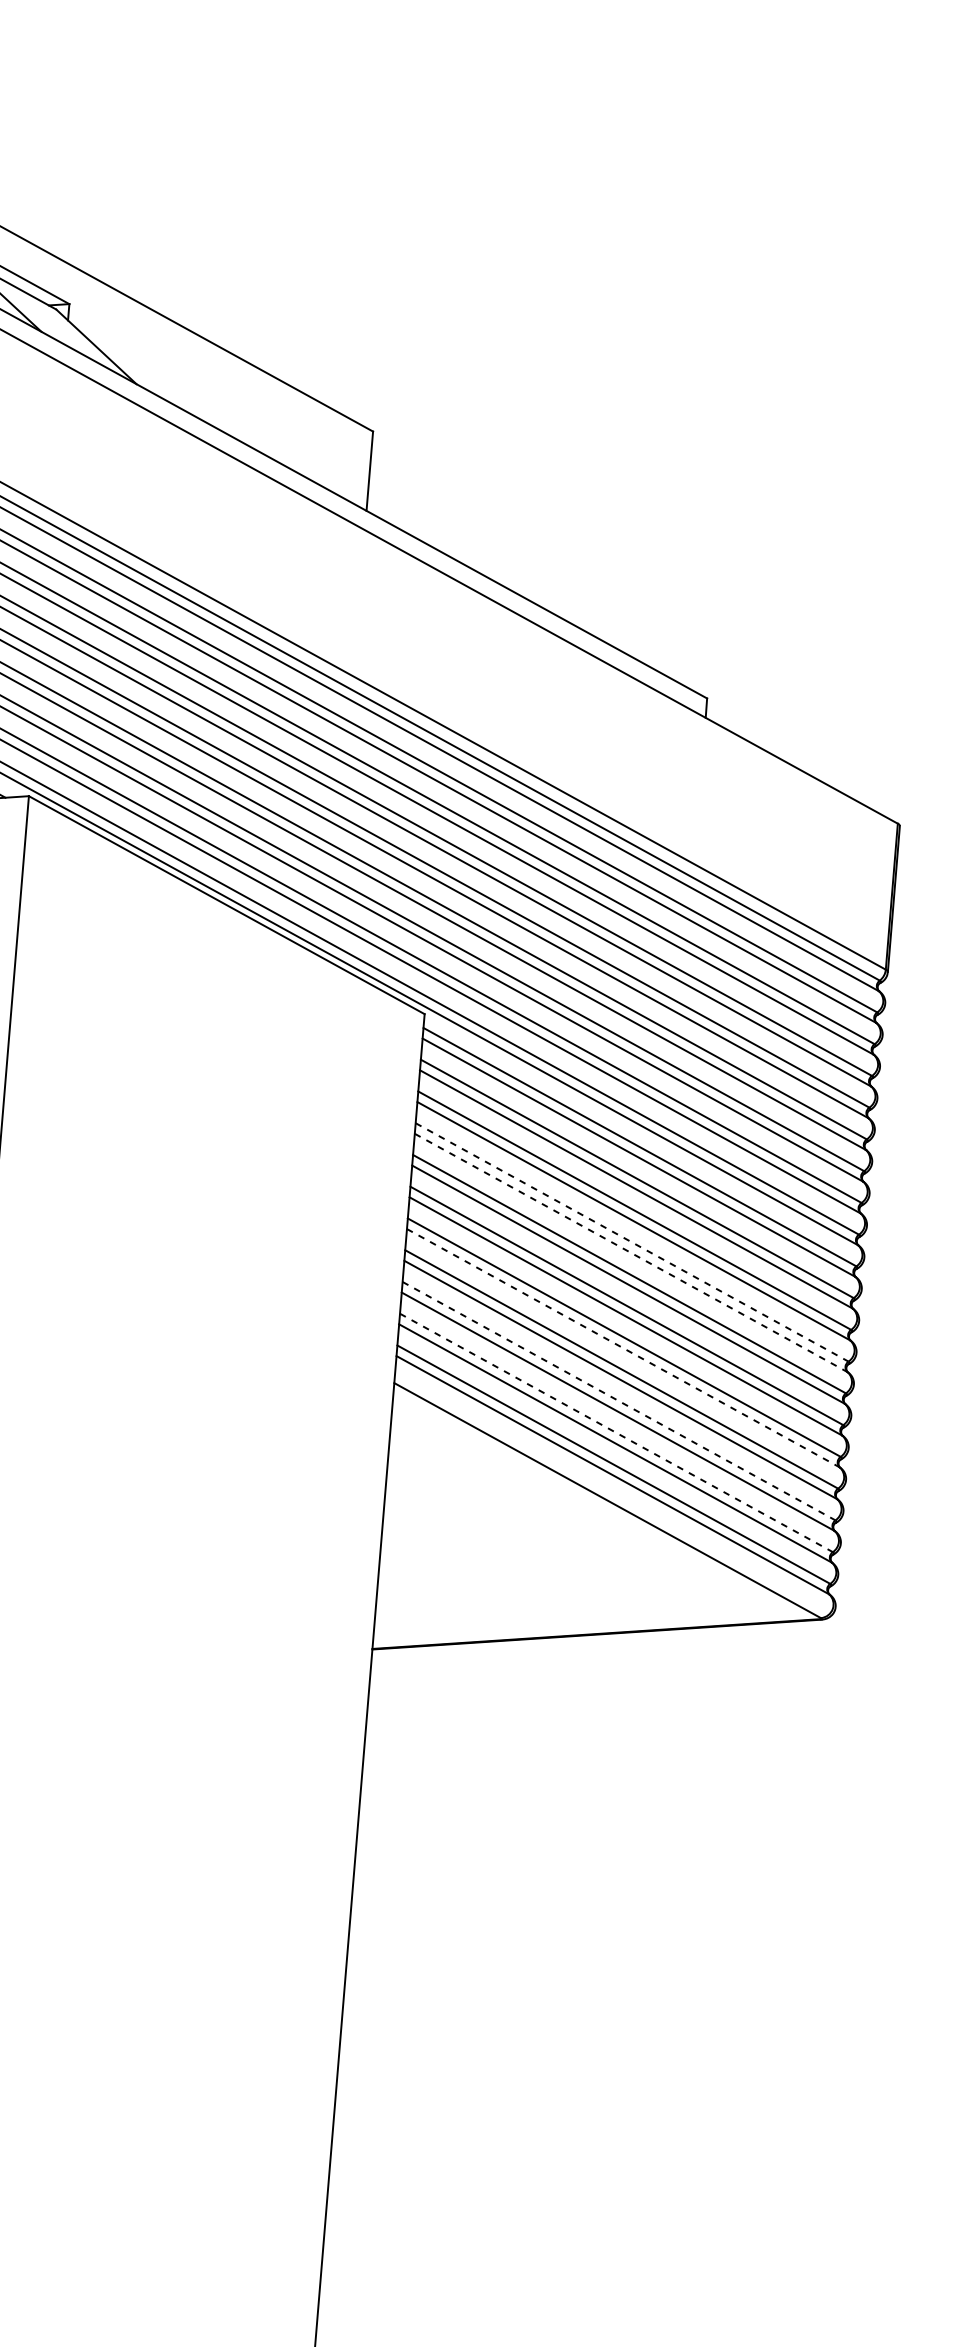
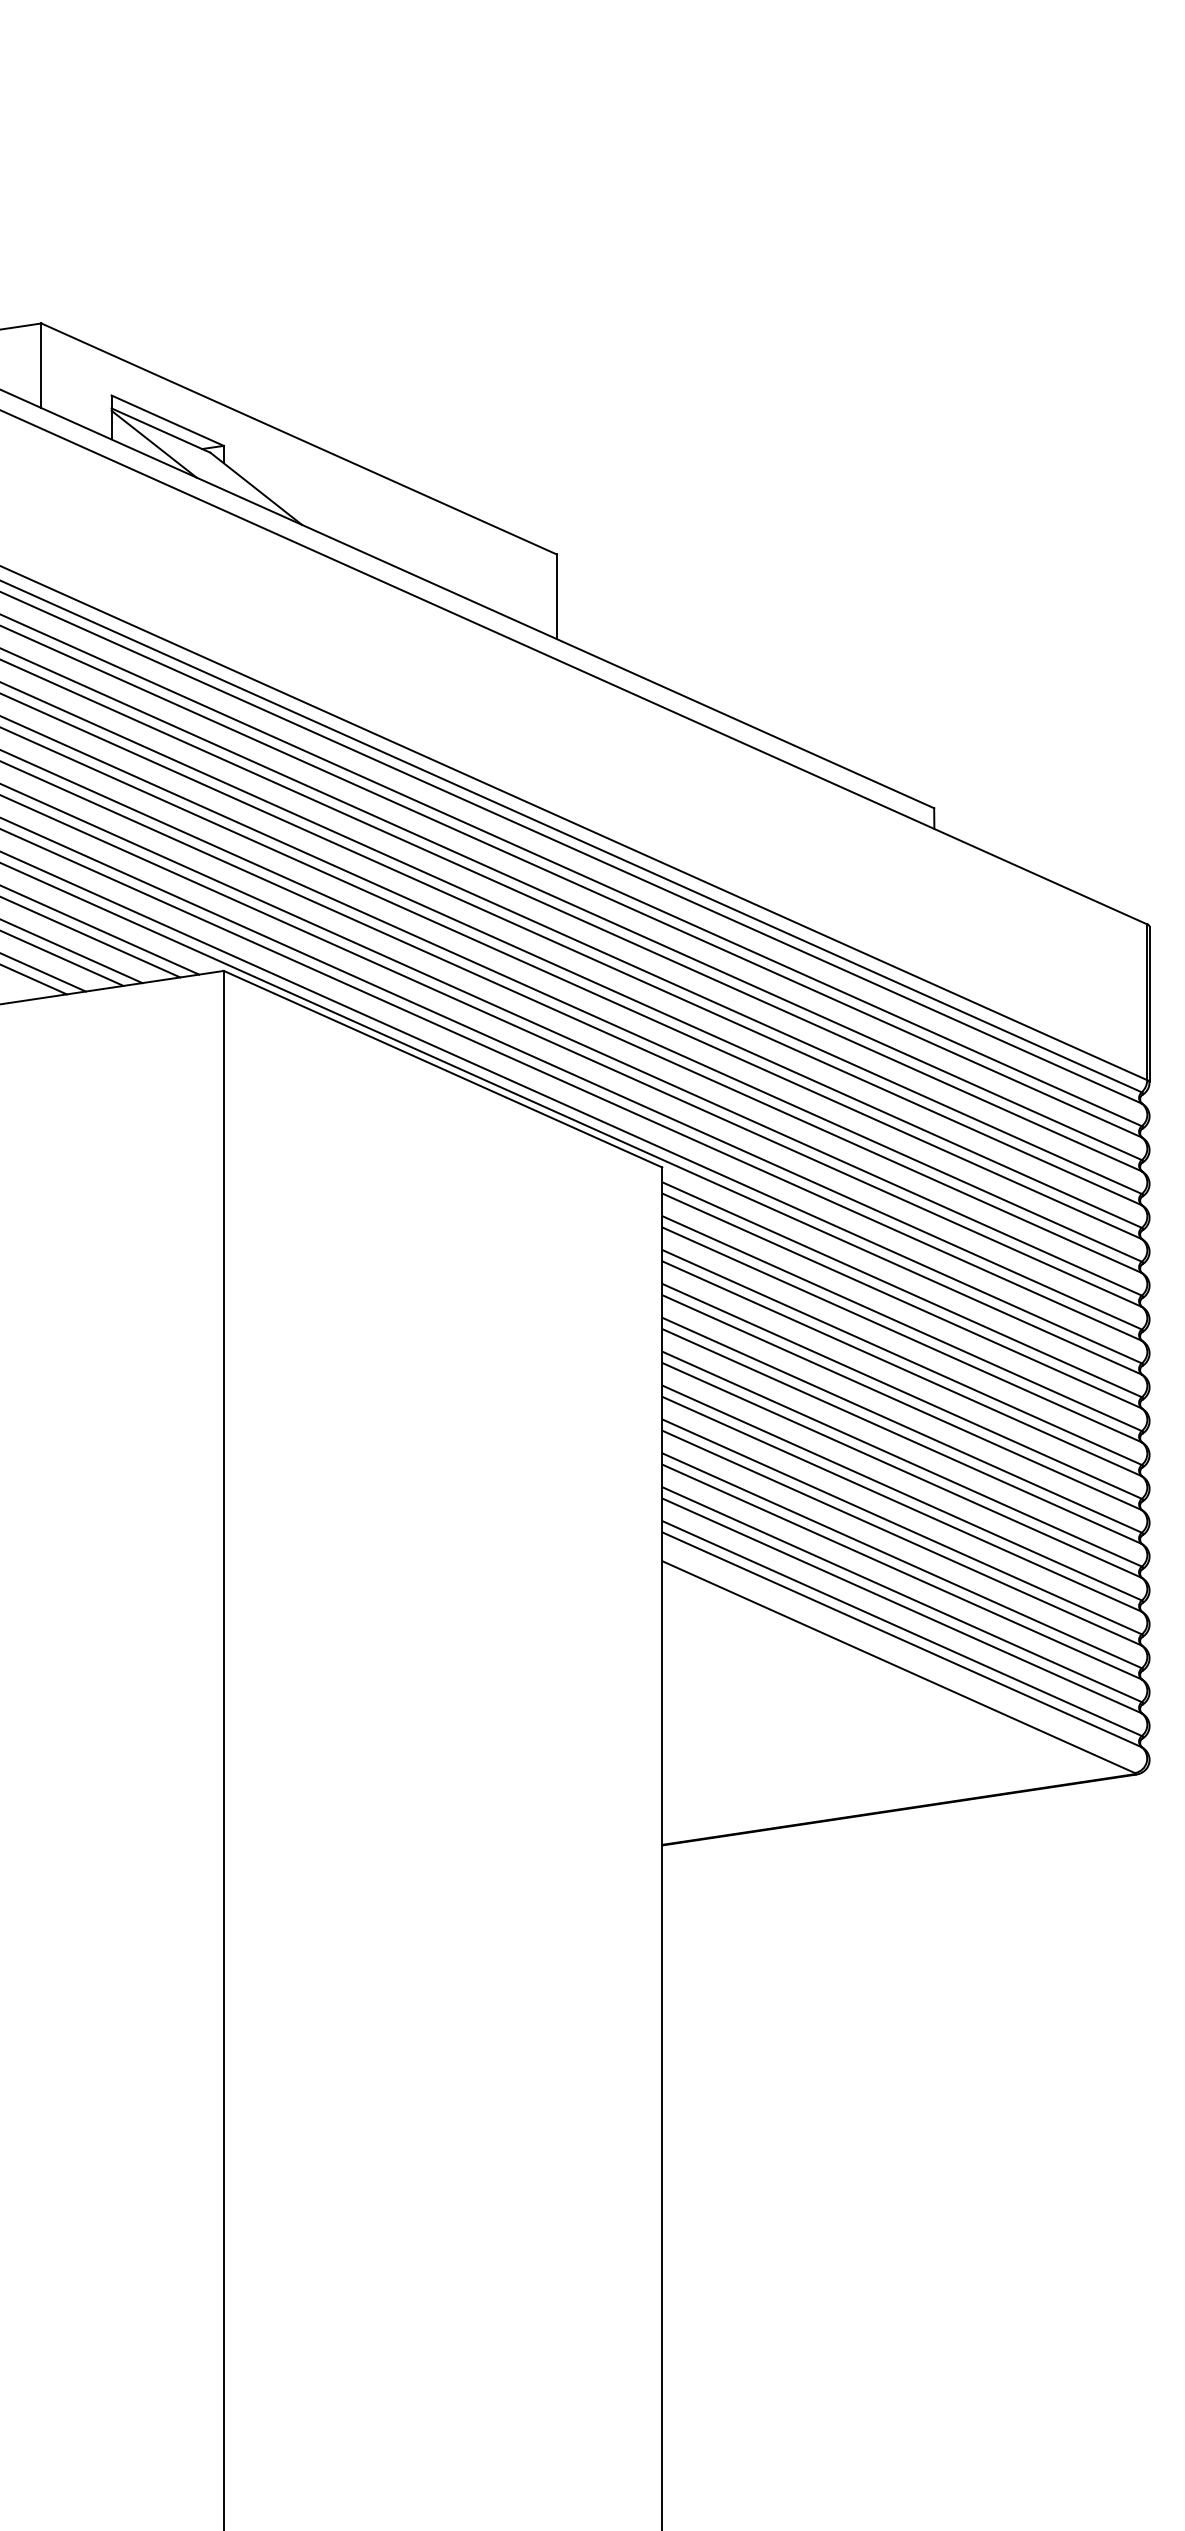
line: (632, 1242) -> (902, 1391), dashed -> solid
line: (631, 1252) -> (902, 1402), dashed -> solid
line: (623, 1348) -> (902, 1504), dashed -> solid
line: (619, 1400) -> (902, 1560), dashed -> solid
line: (616, 1432) -> (902, 1594), dashed -> solid

